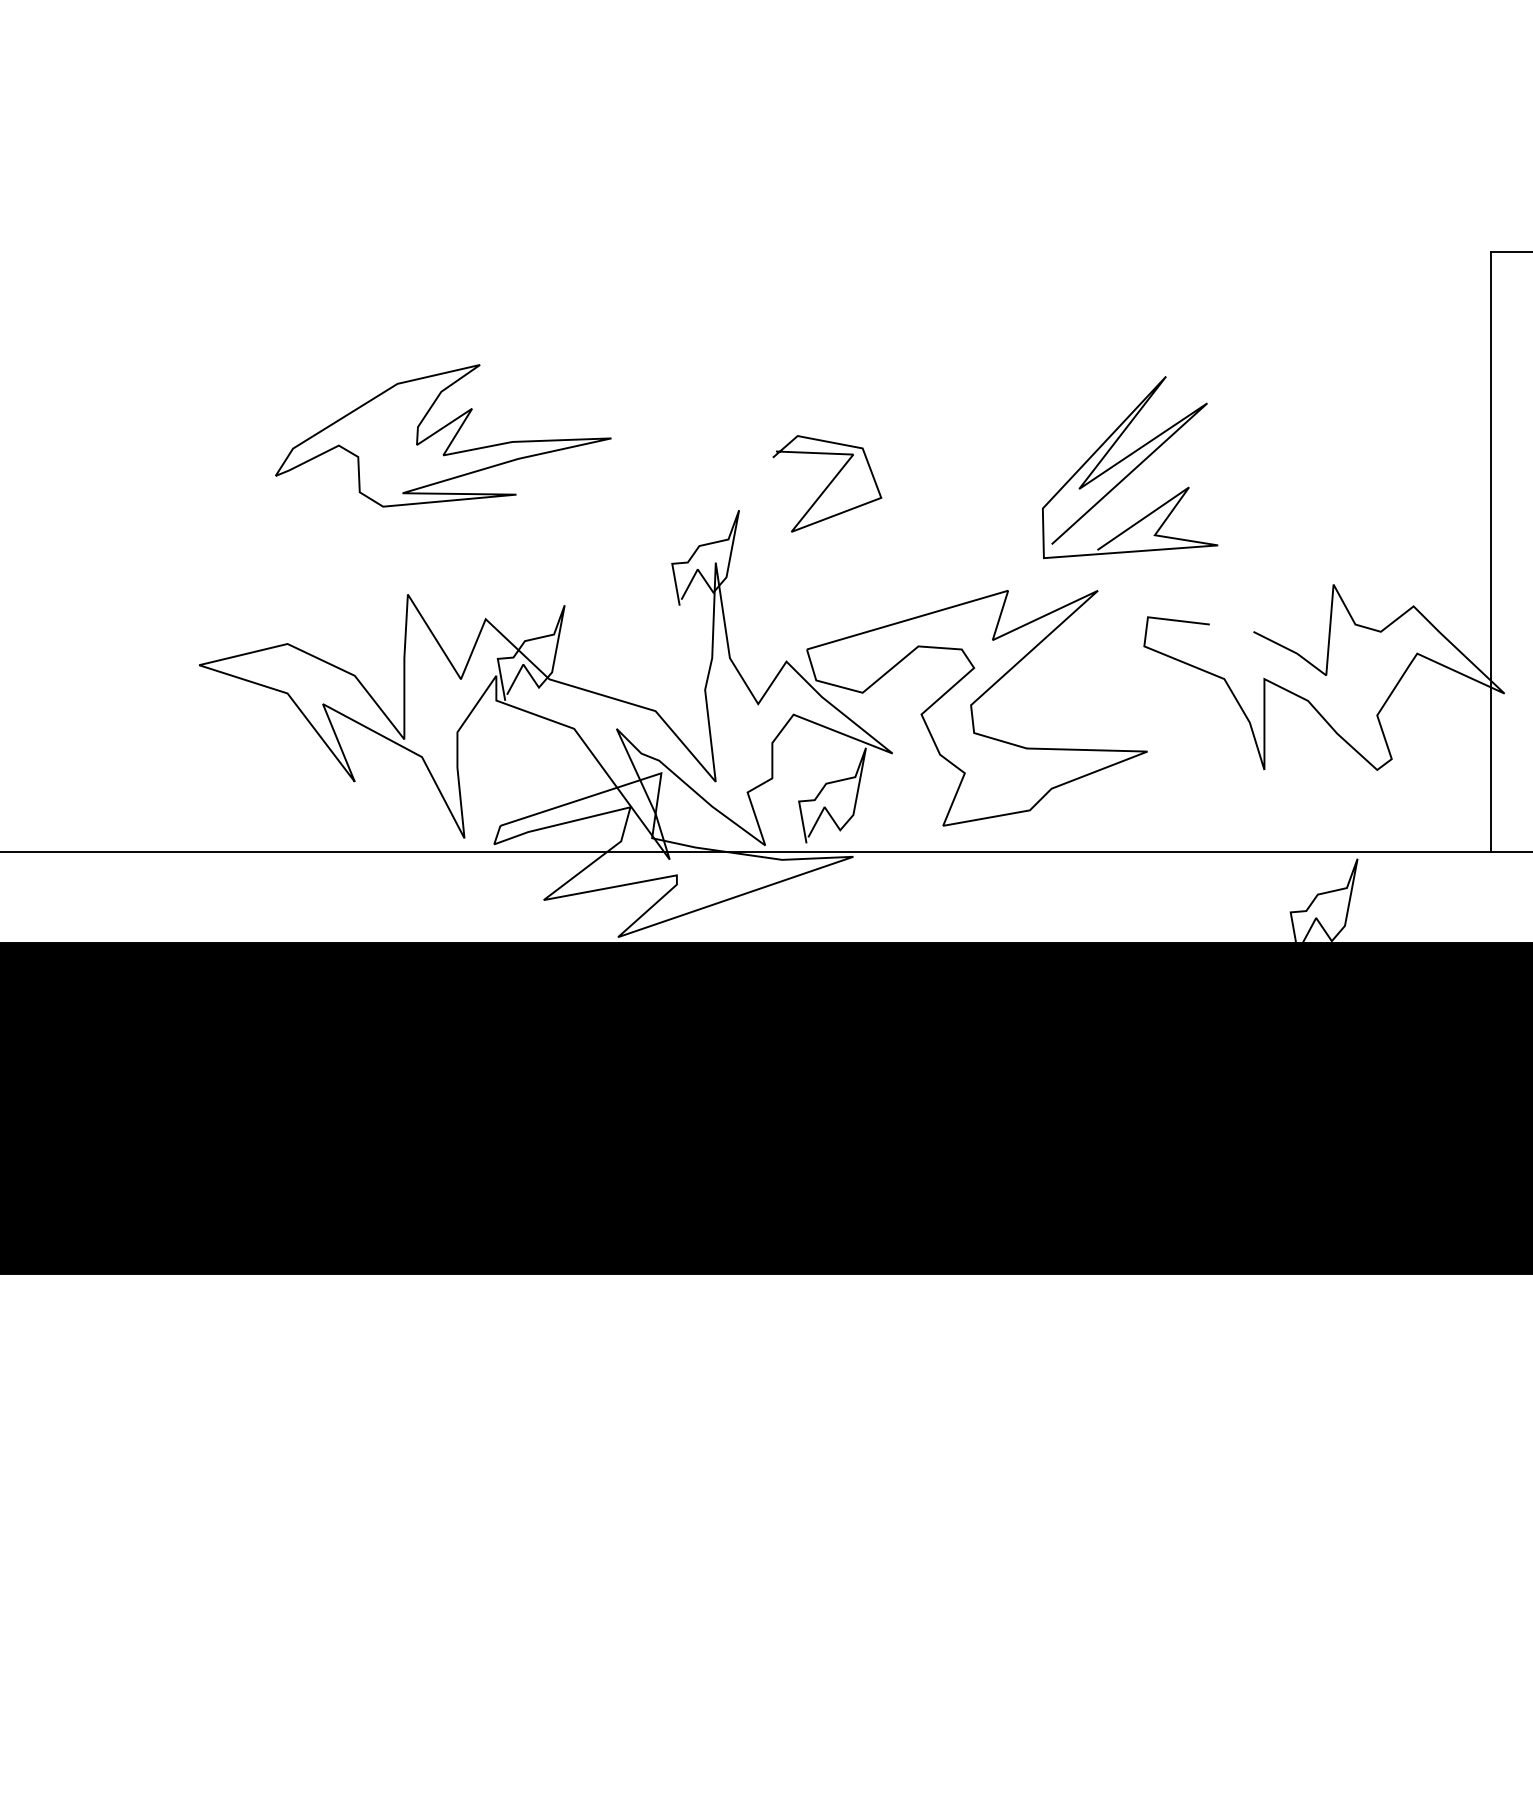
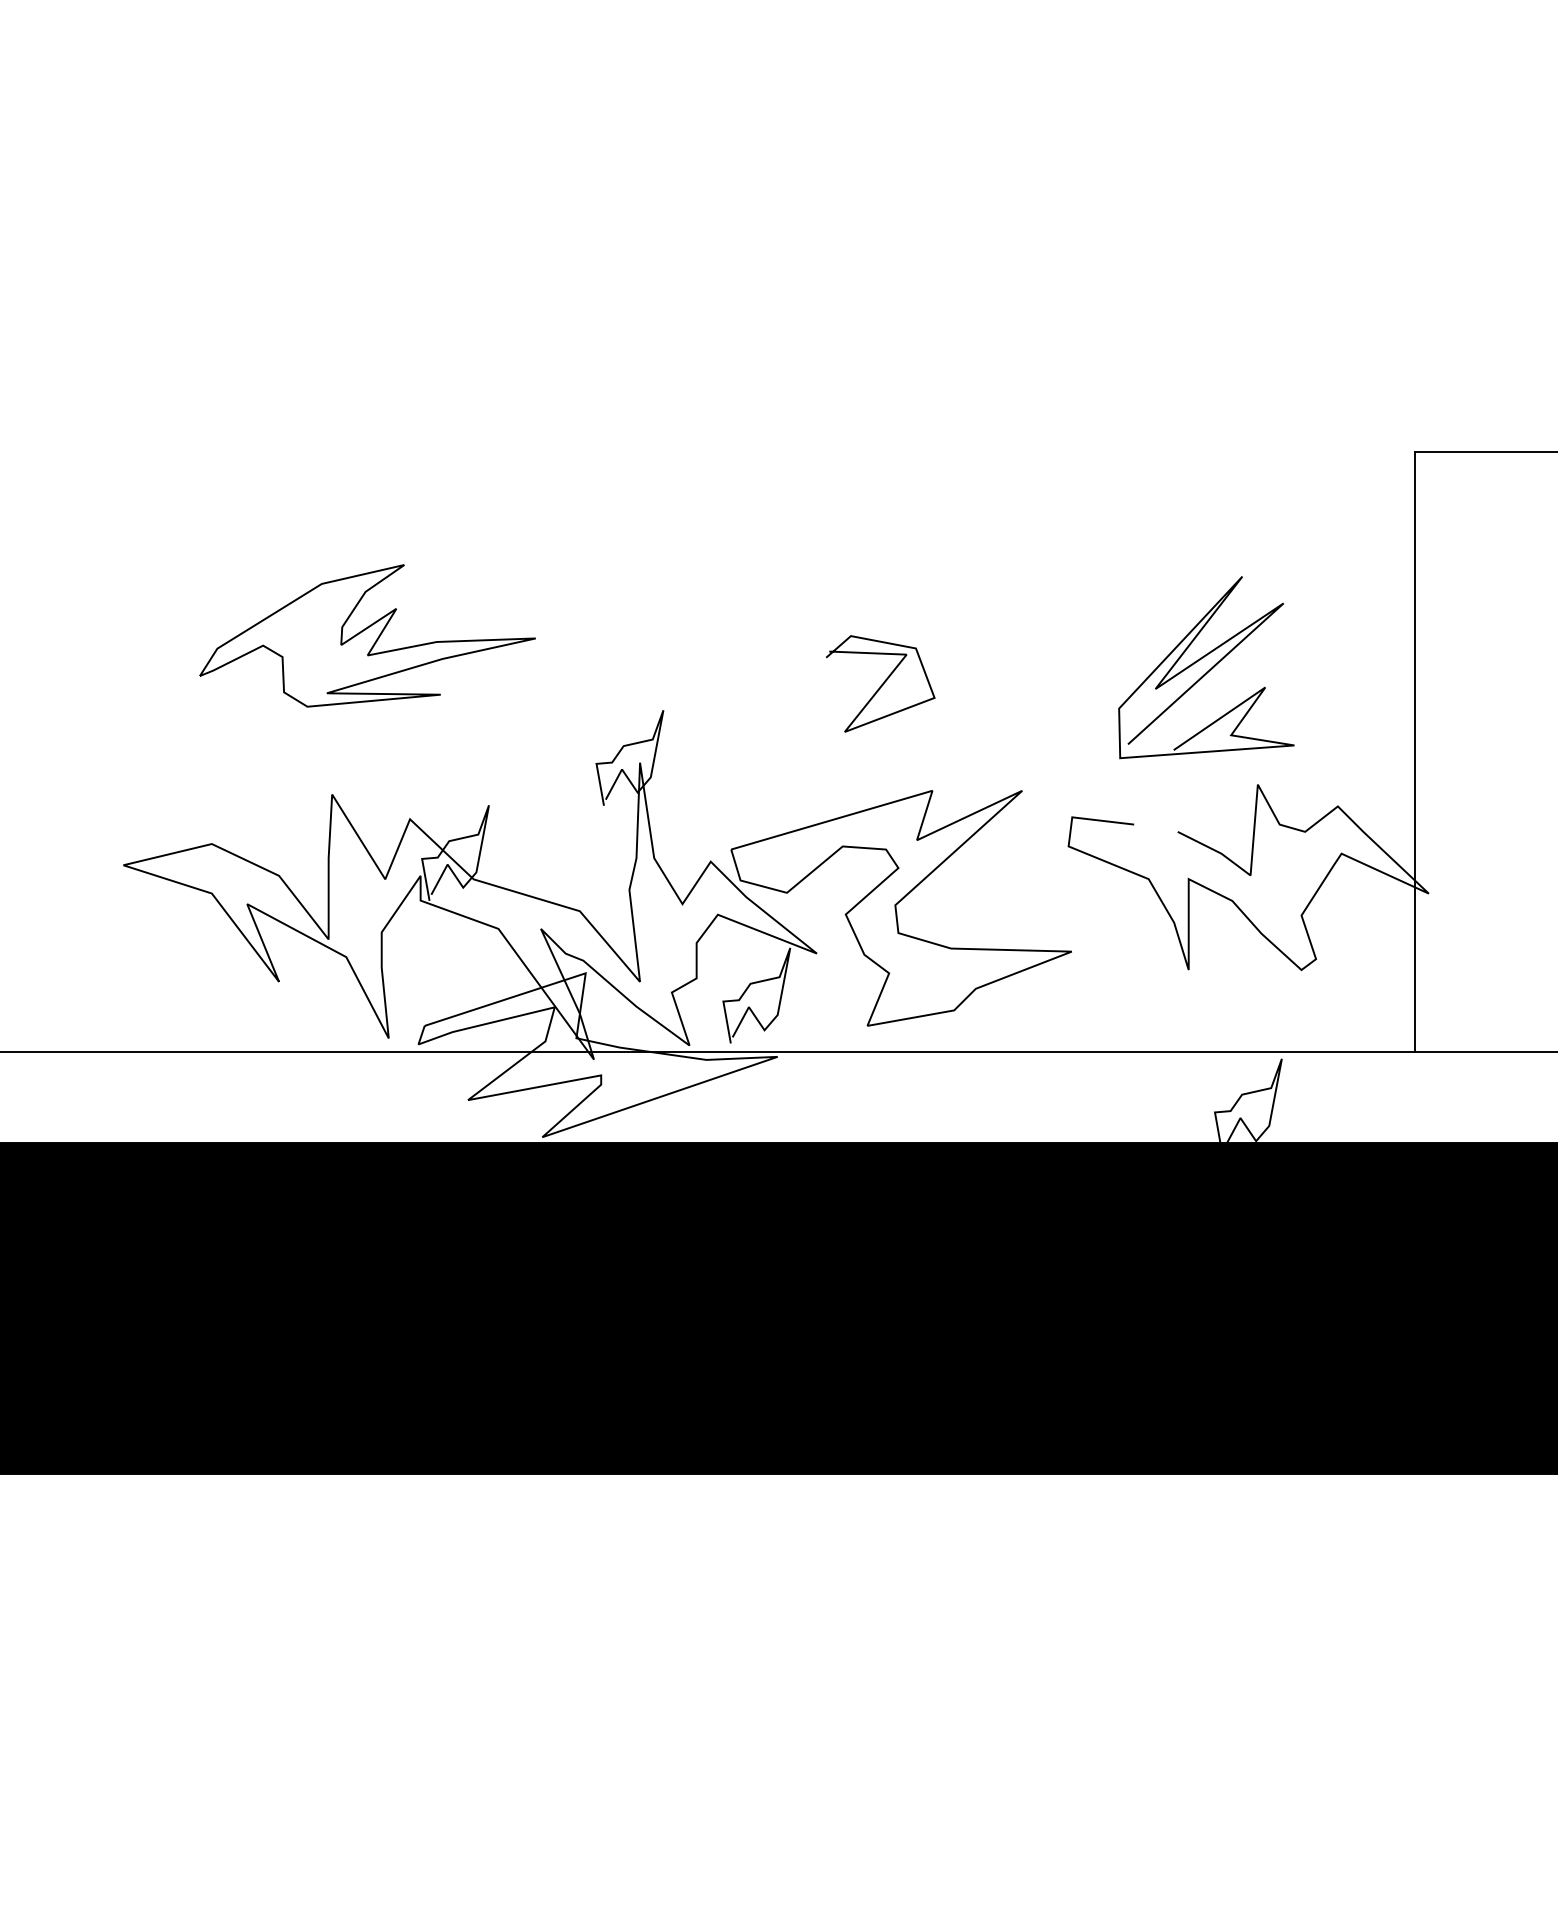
curve: (1133, 469) -> (1209, 669), moved
curve: (828, 484) -> (881, 684), moved

